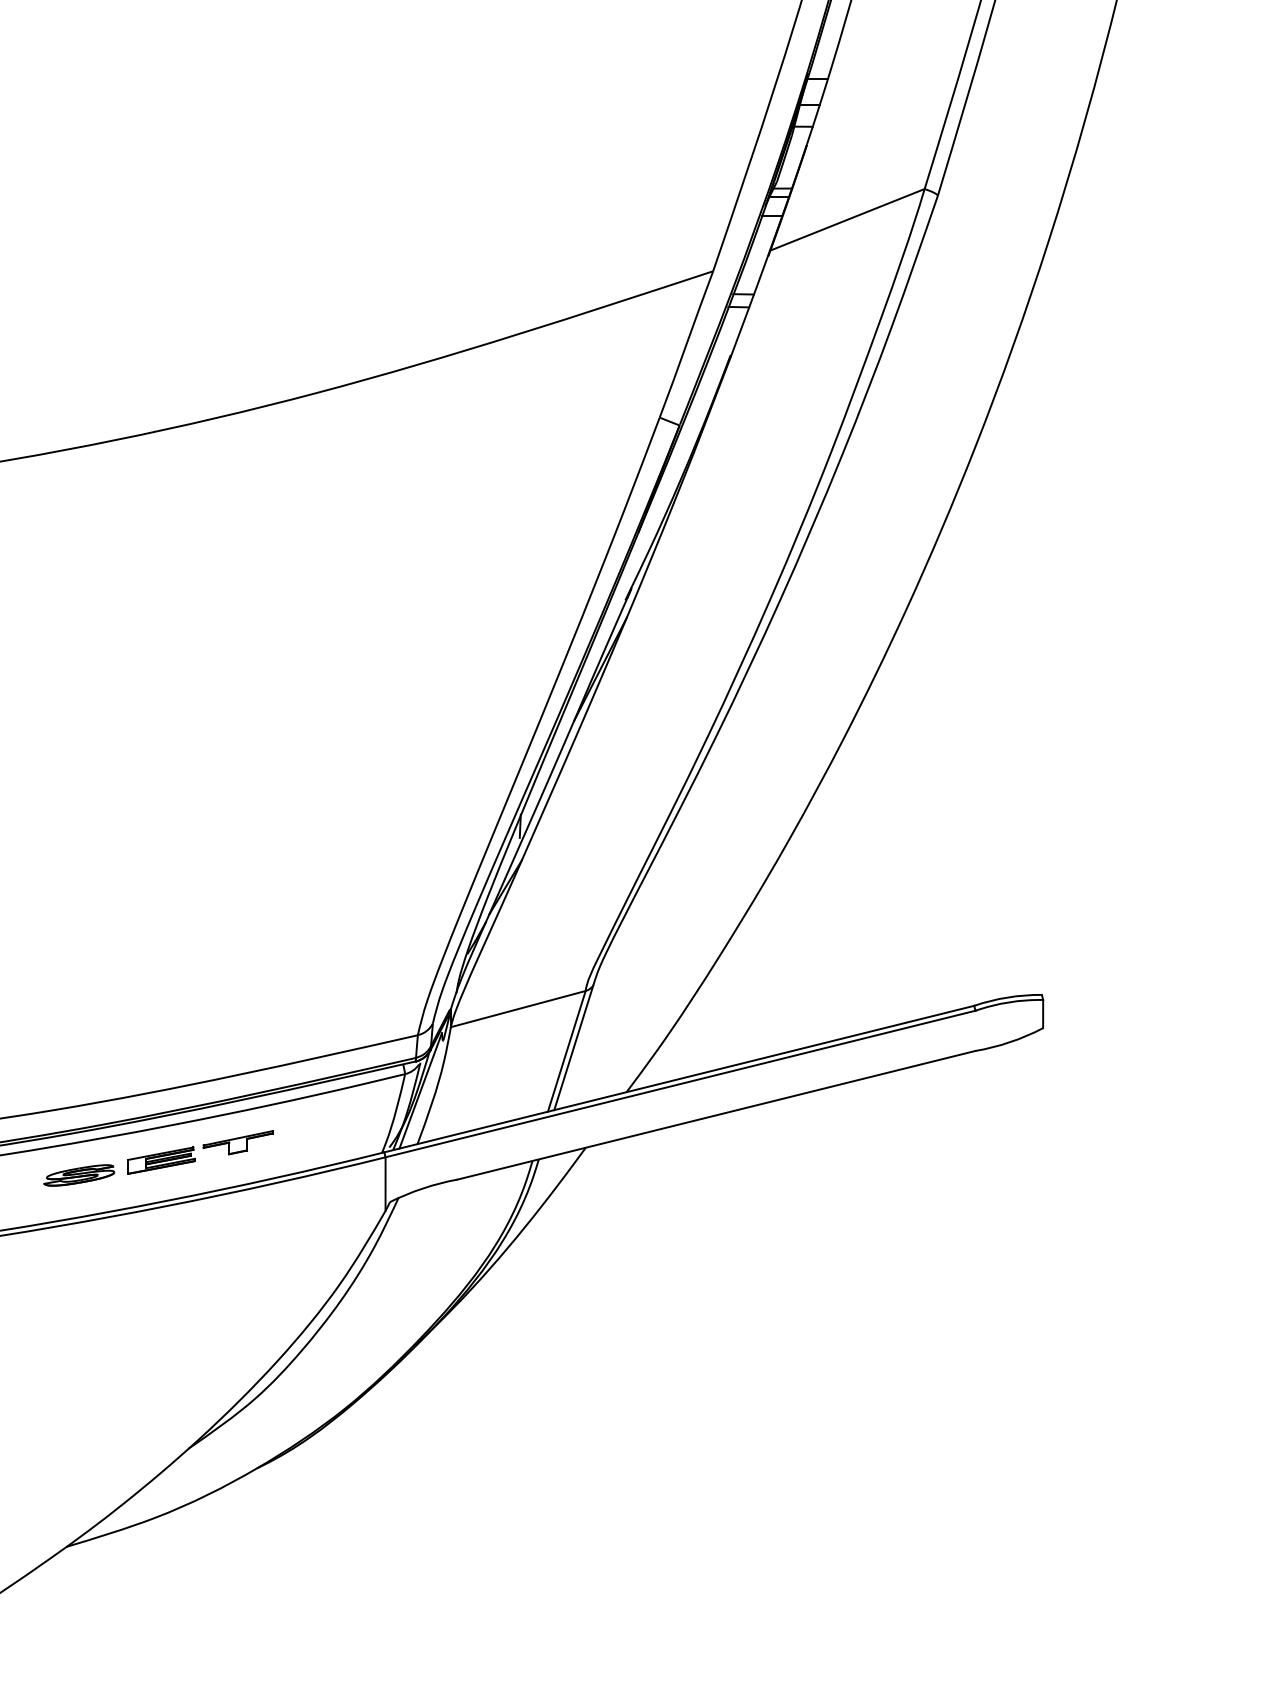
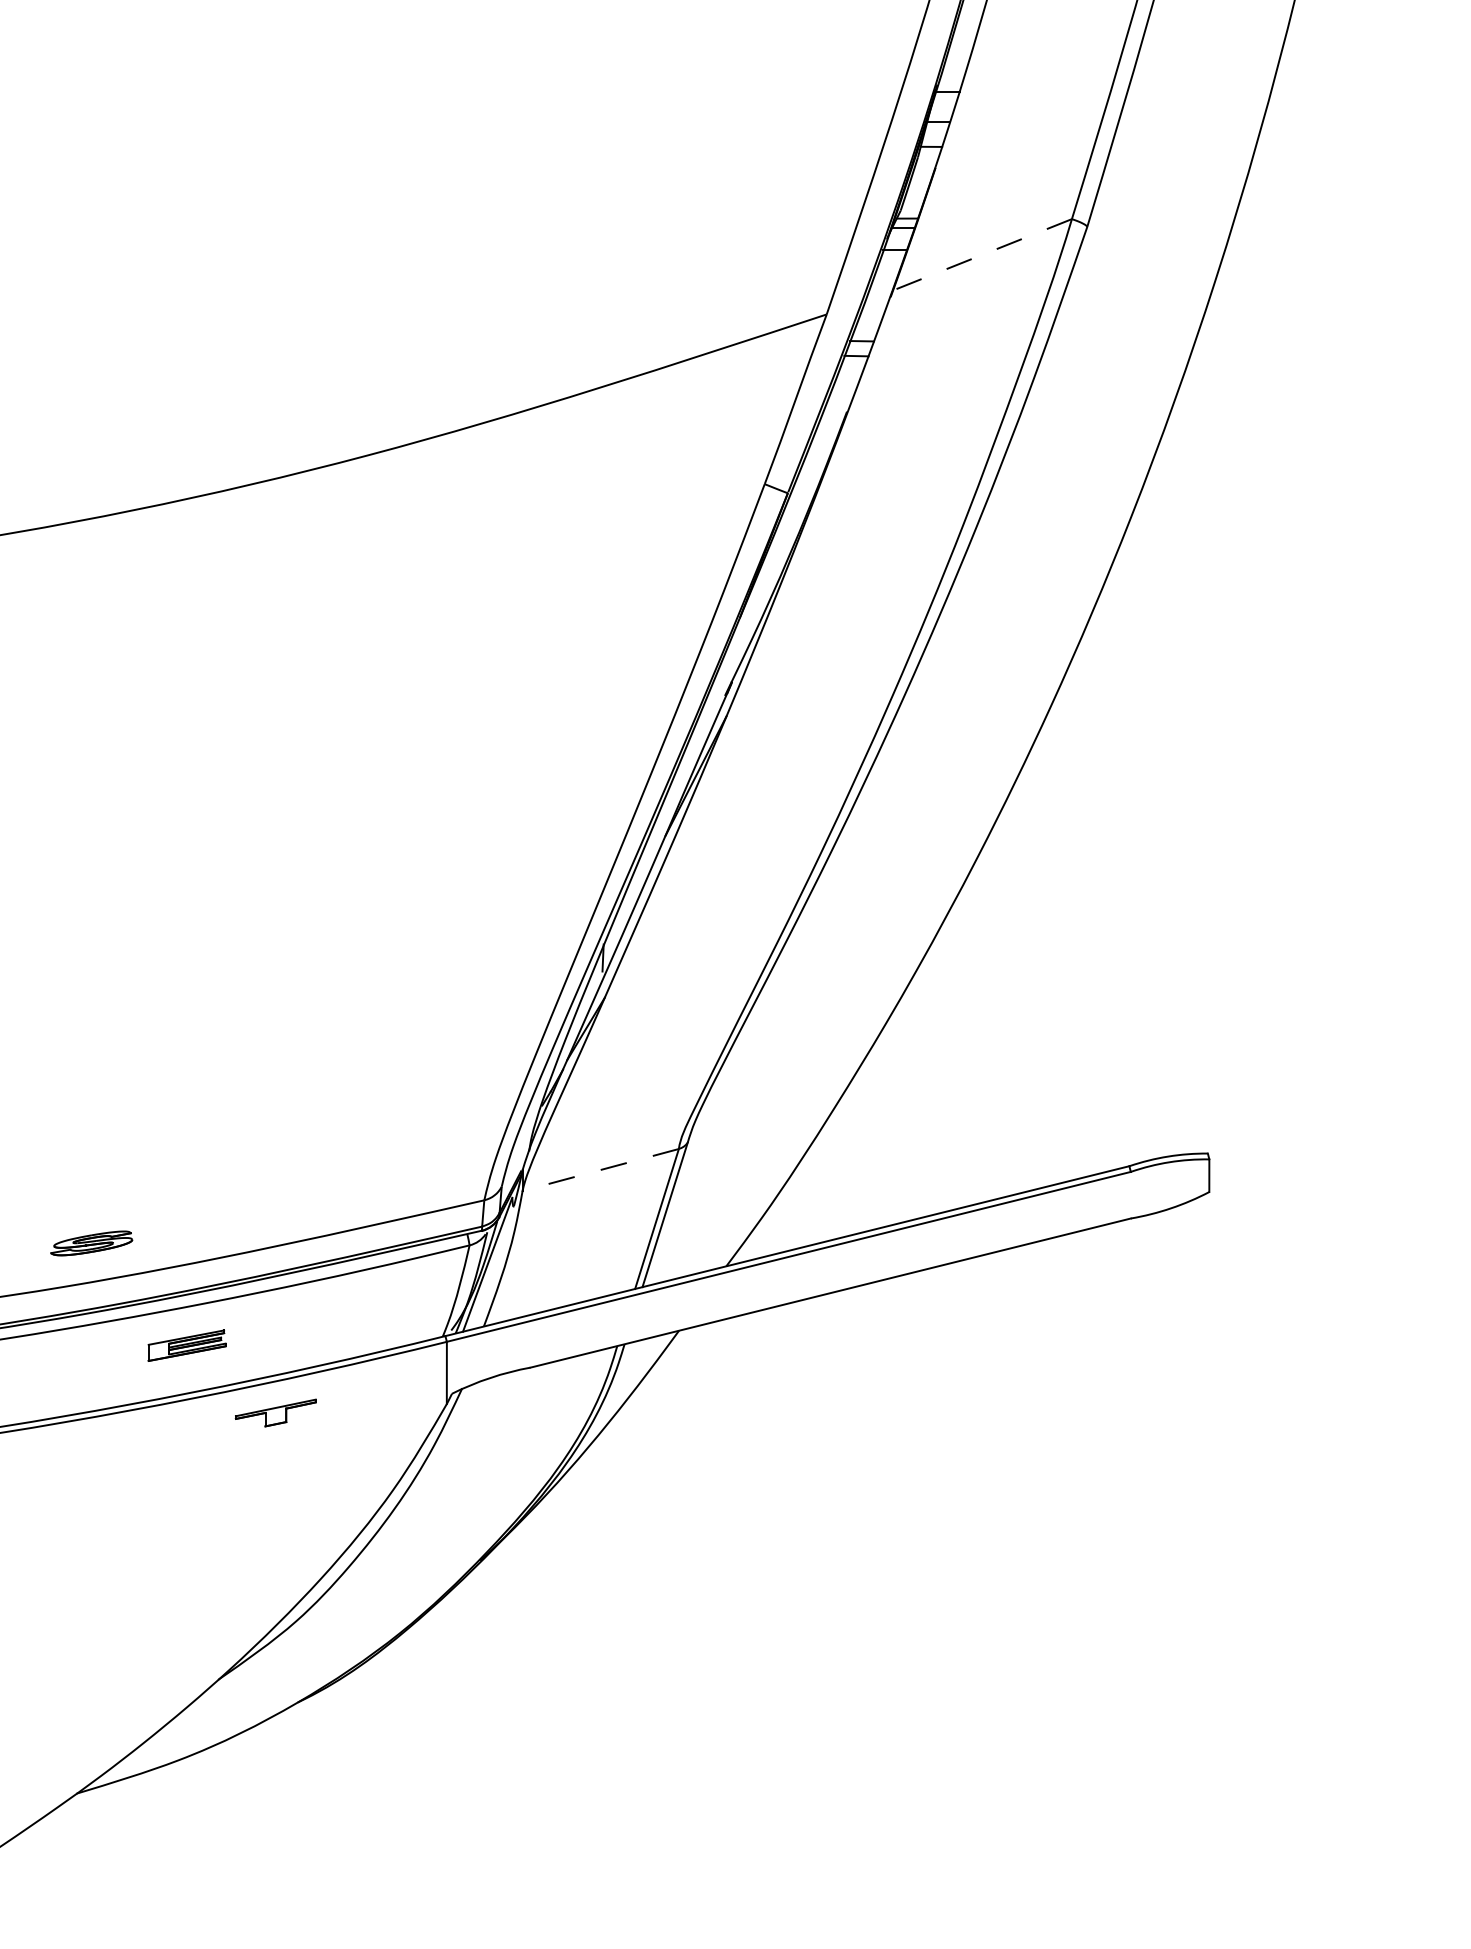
line: (846, 220) -> (981, 255), solid -> dashed
line: (518, 1009) -> (600, 1170), solid -> dashed
part: (237, 1142) -> (275, 1412), moved
part: (79, 1175) -> (91, 1243), moved

